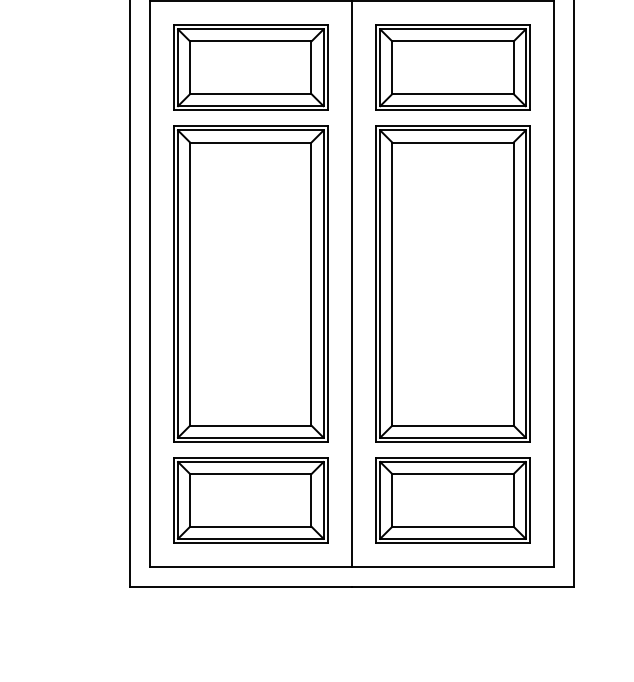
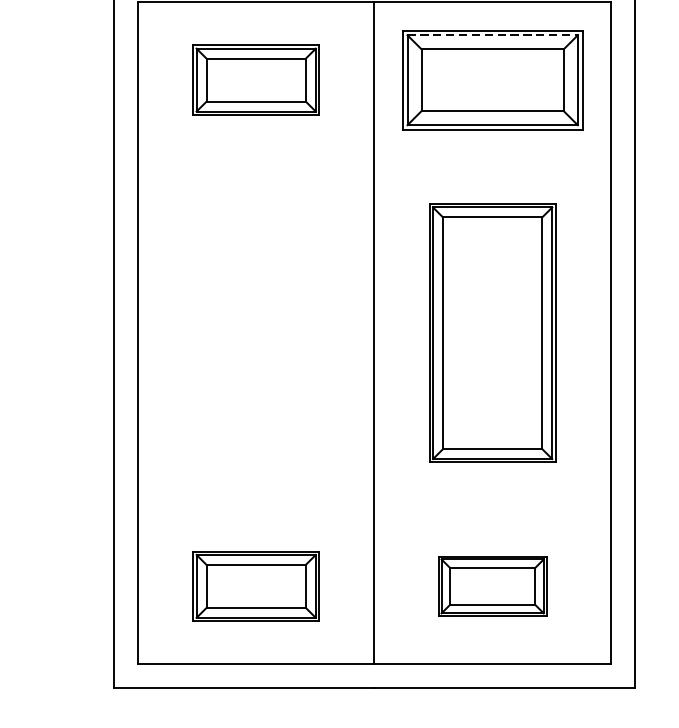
line: (453, 29) -> (493, 35), solid -> dashed
part: (250, 67) -> (255, 79), size x0.7
part: (250, 283) -> (255, 332), removed
part: (452, 283) -> (492, 332), size x0.7
part: (250, 500) -> (255, 586), size x0.7
part: (452, 500) -> (492, 586), size x0.6

